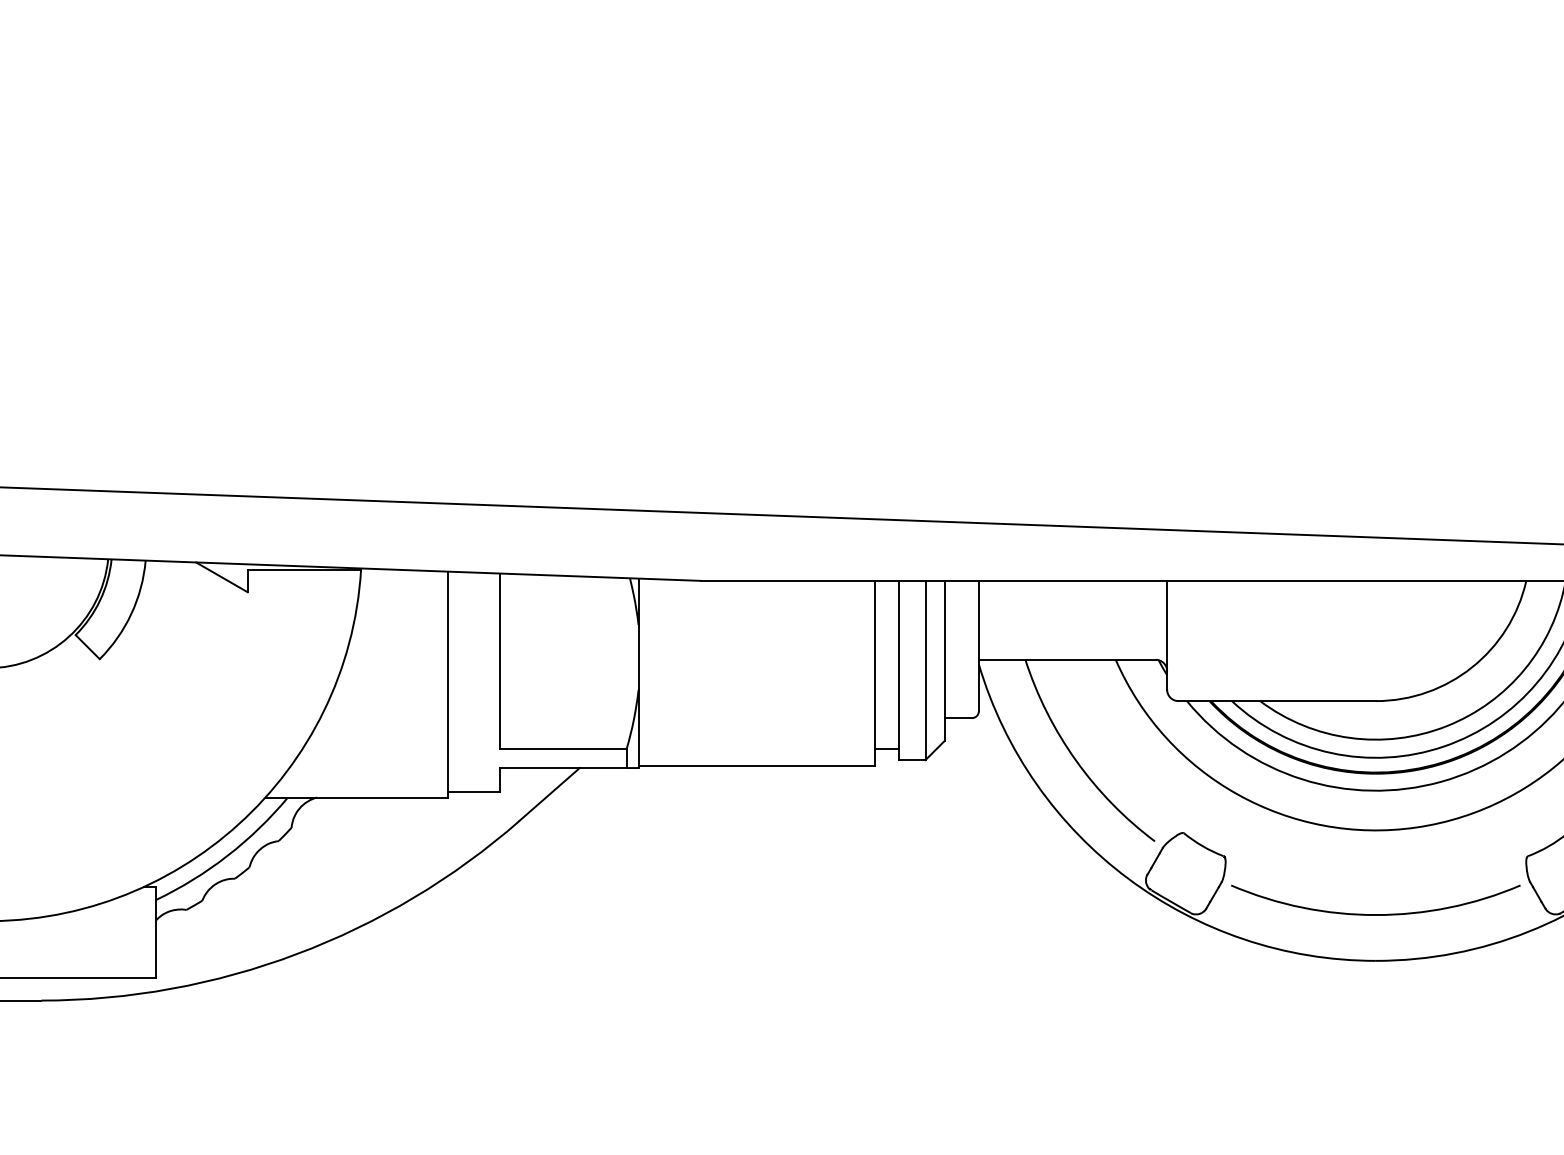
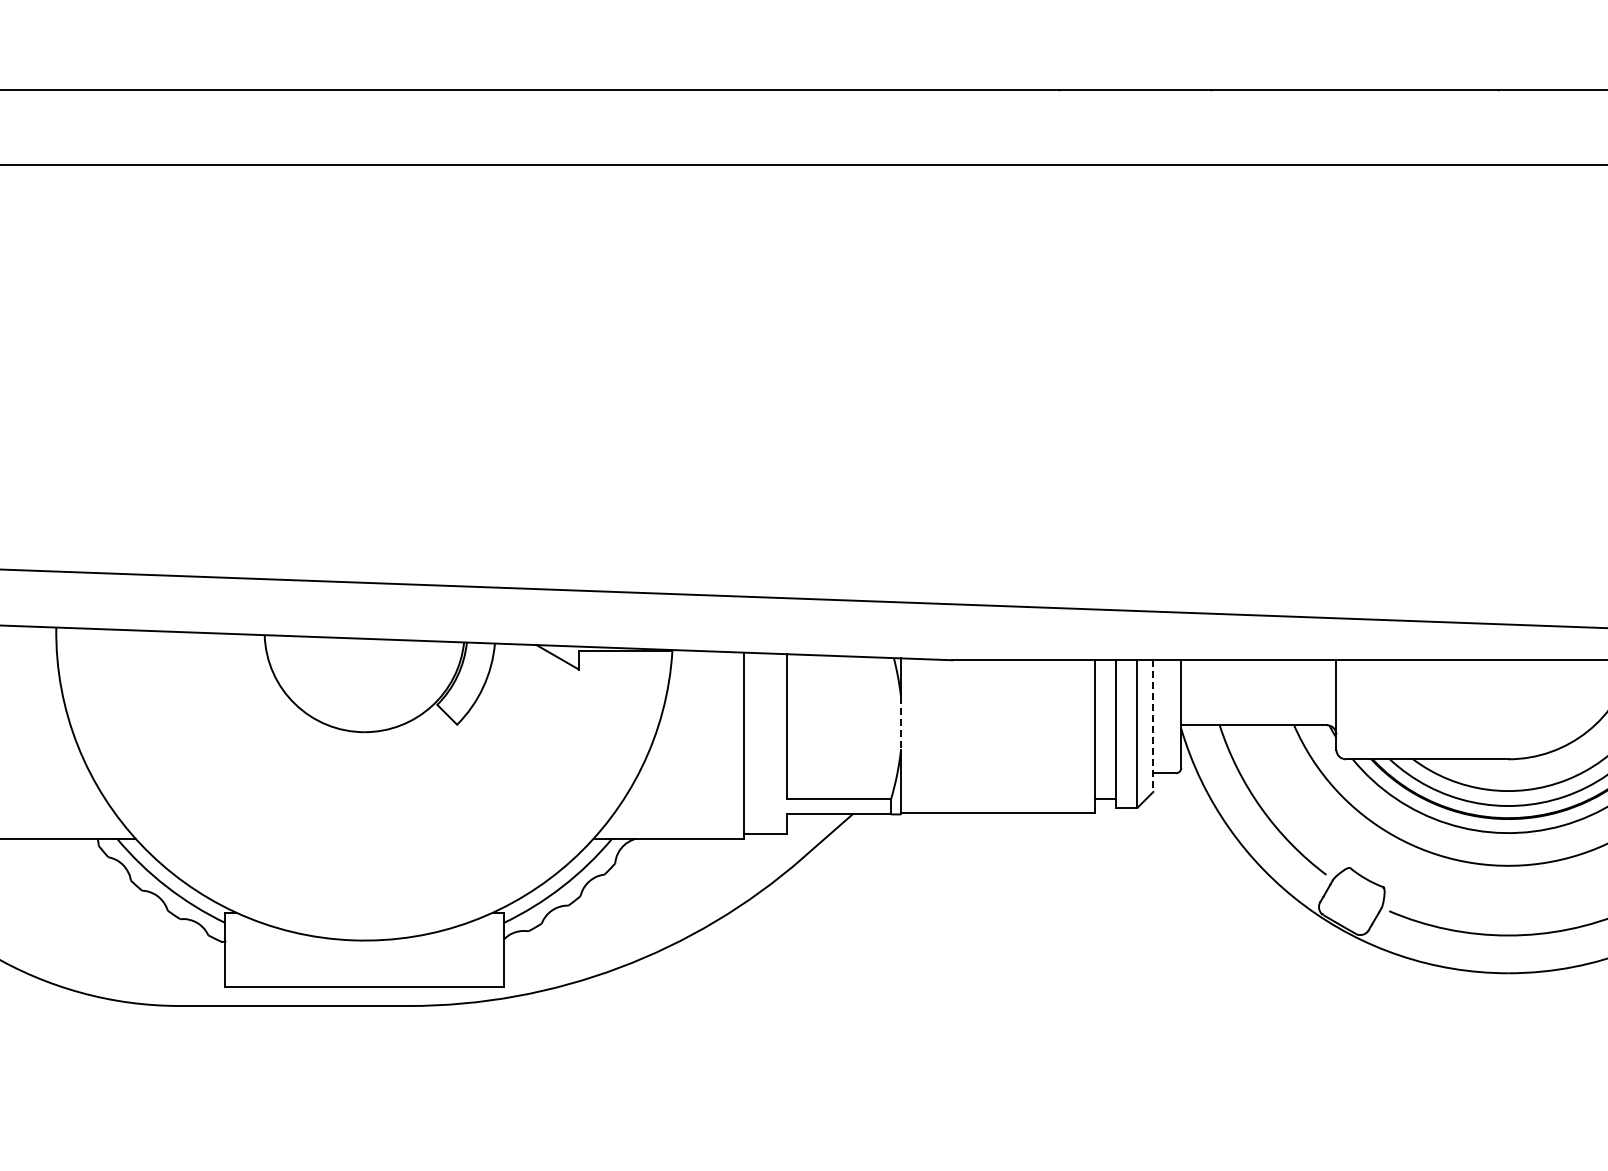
line: (639, 657) -> (901, 723), solid -> dashed
line: (945, 661) -> (1153, 726), solid -> dashed

